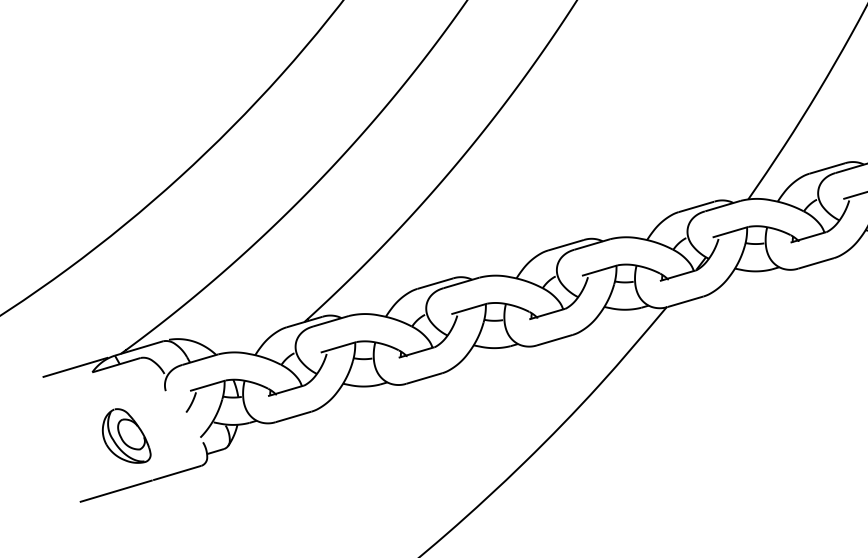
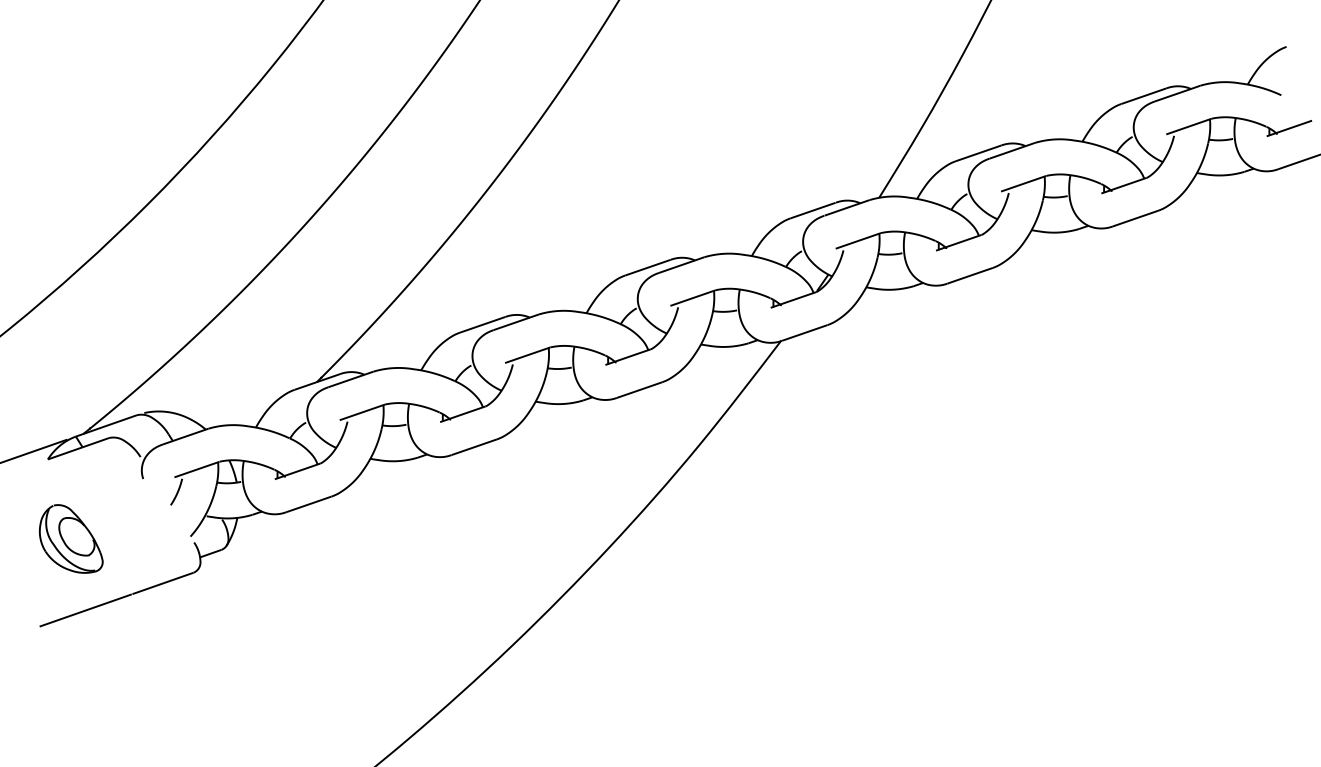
part: (126, 435) -> (70, 538), moved

